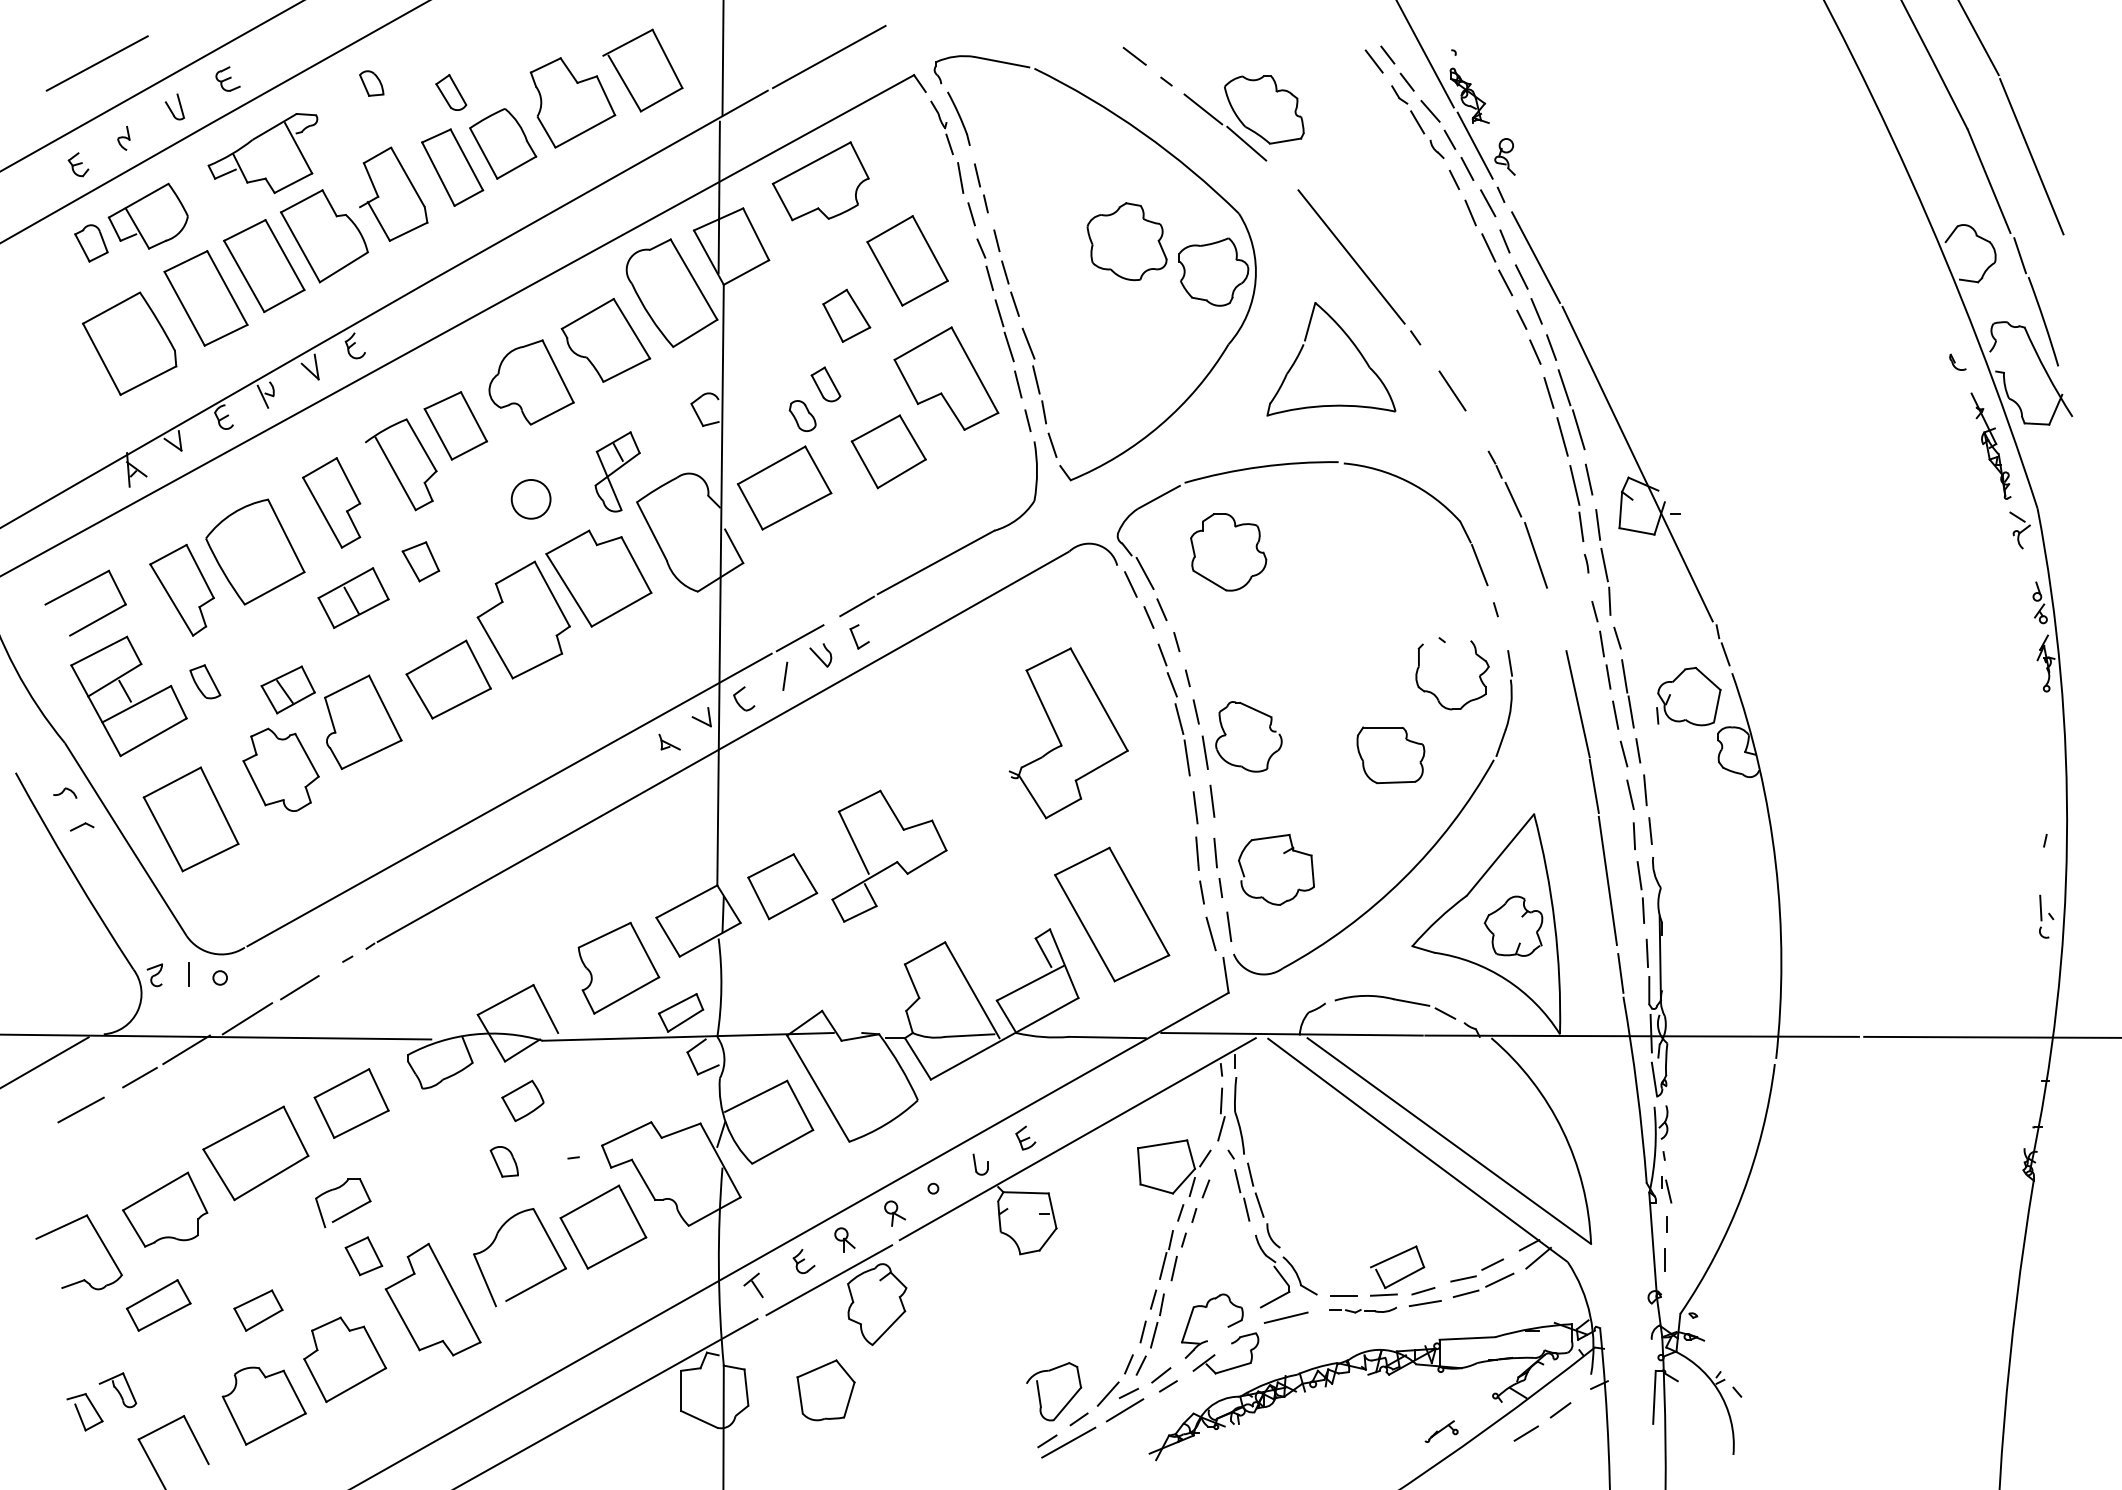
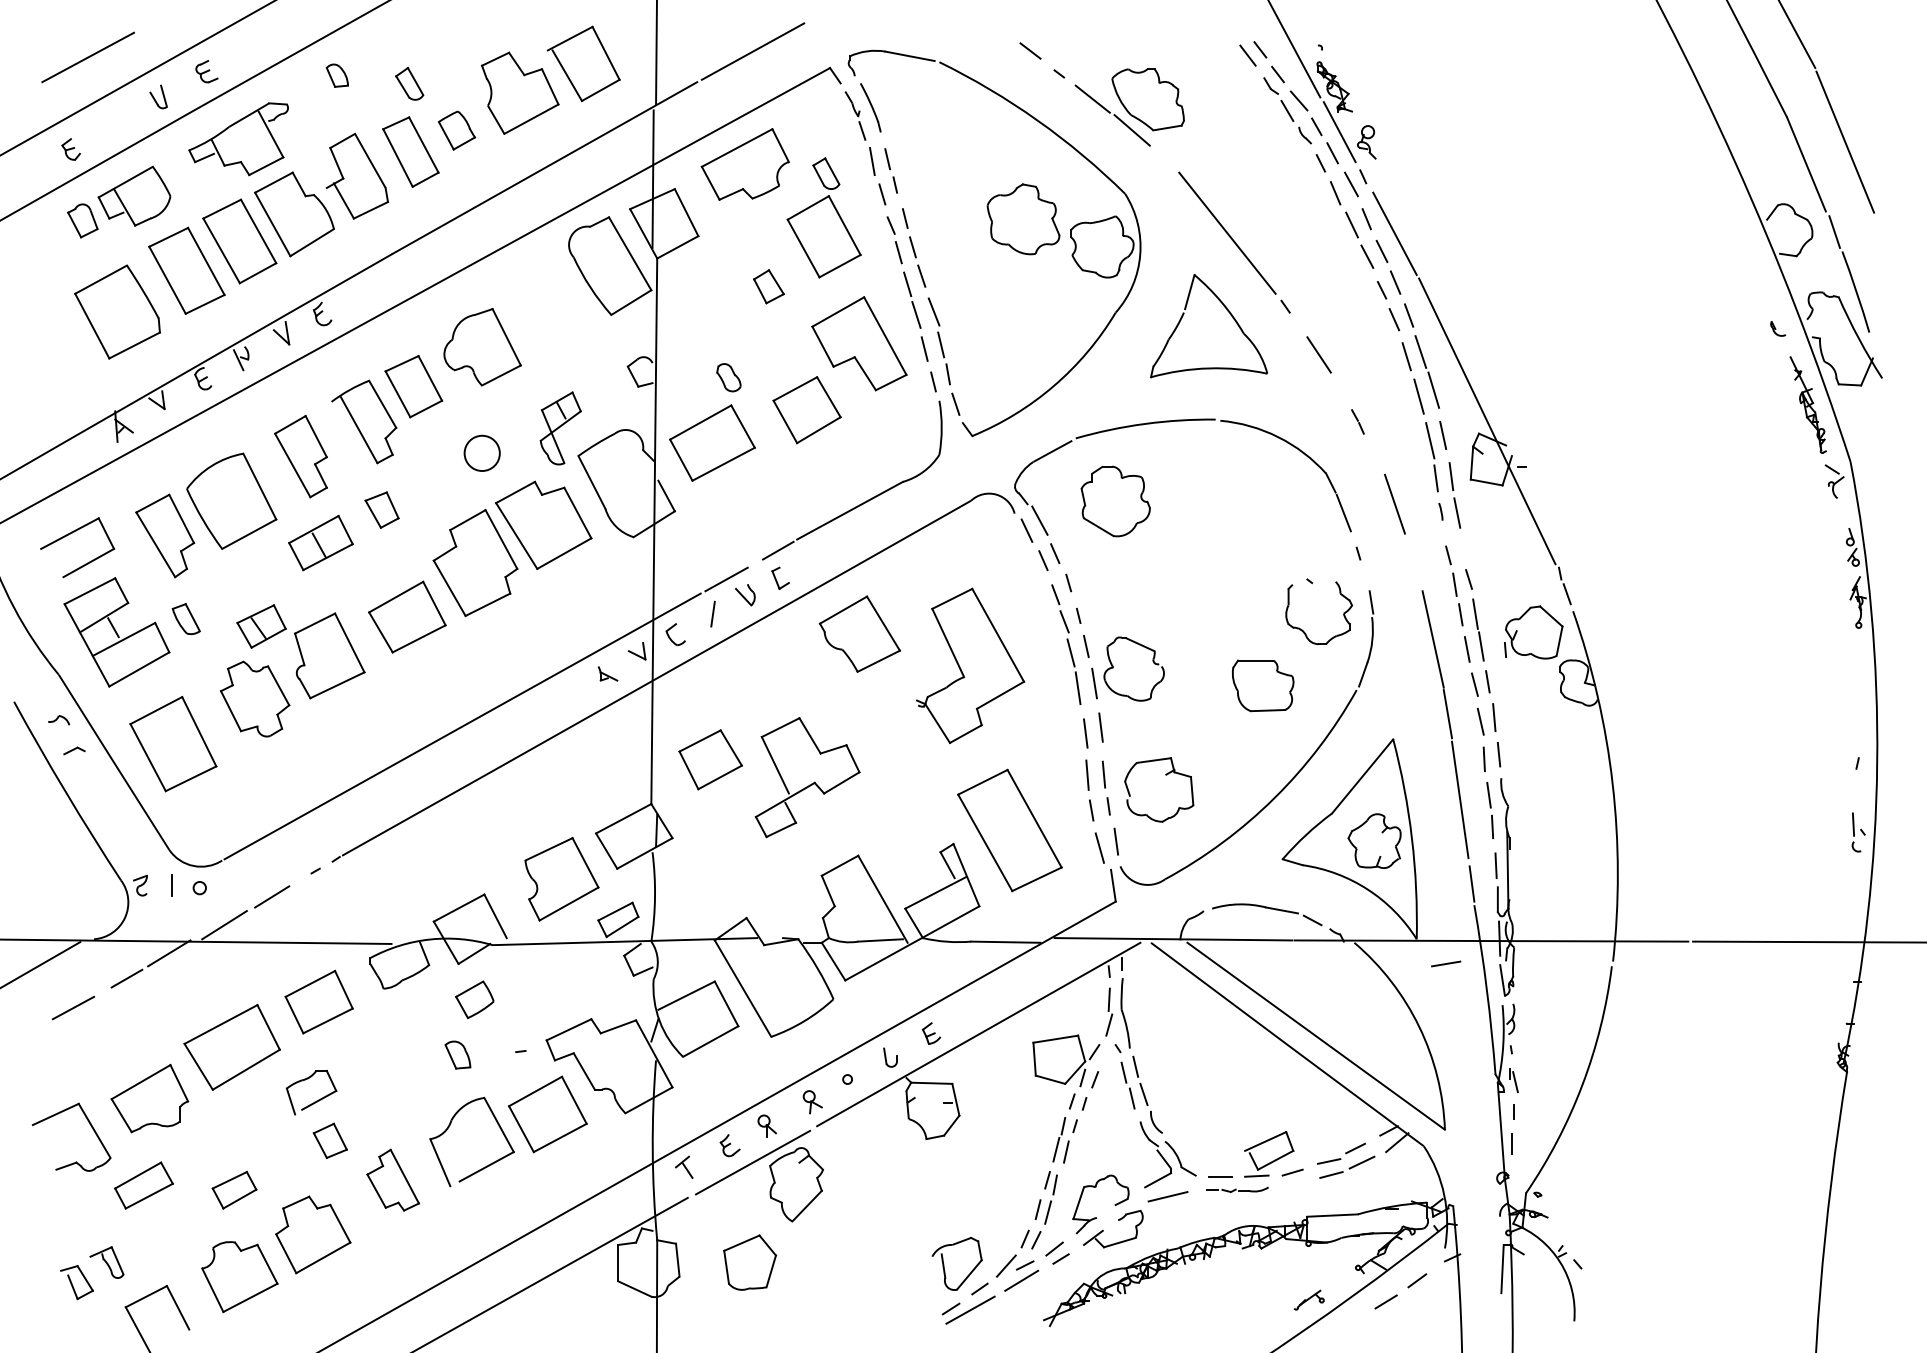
part: (123, 138) -> (111, 125), removed
part: (503, 143) -> (457, 130), size x0.6
part: (846, 315) -> (768, 286), size x0.7
part: (605, 340) -> (859, 634), moved
part: (825, 384) -> (825, 173), moved
line: (1513, 499) -> (1374, 453), removed
line: (1609, 600) -> (1461, 545), removed
part: (782, 886) -> (710, 759), moved
part: (432, 1299) -> (392, 1180), size x0.6
line: (1424, 1303) -> (1445, 963), moved

